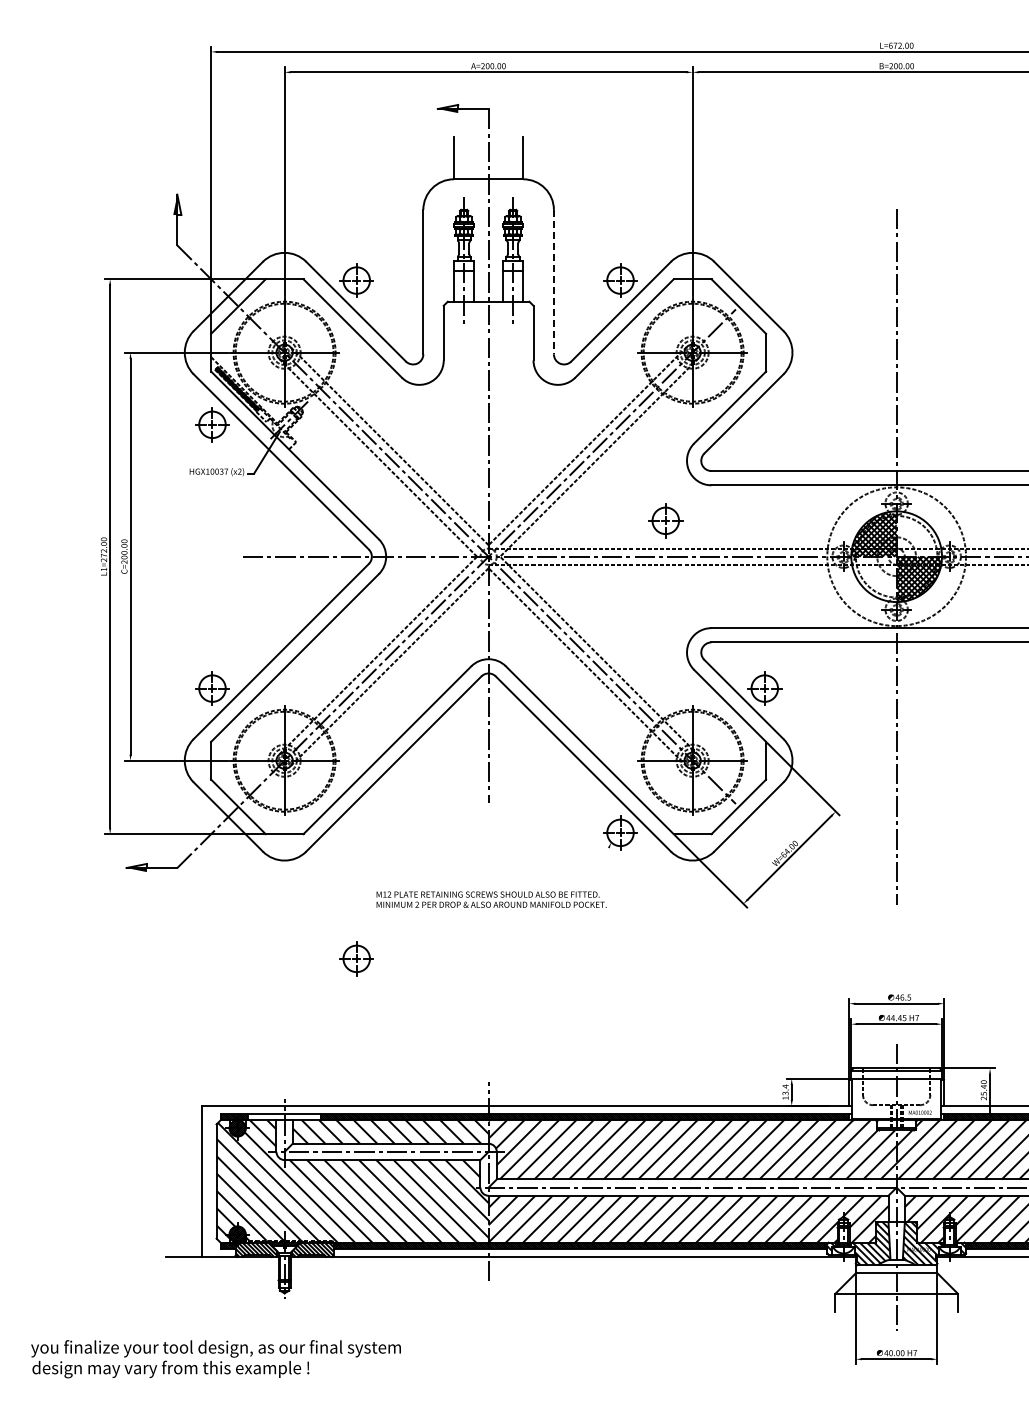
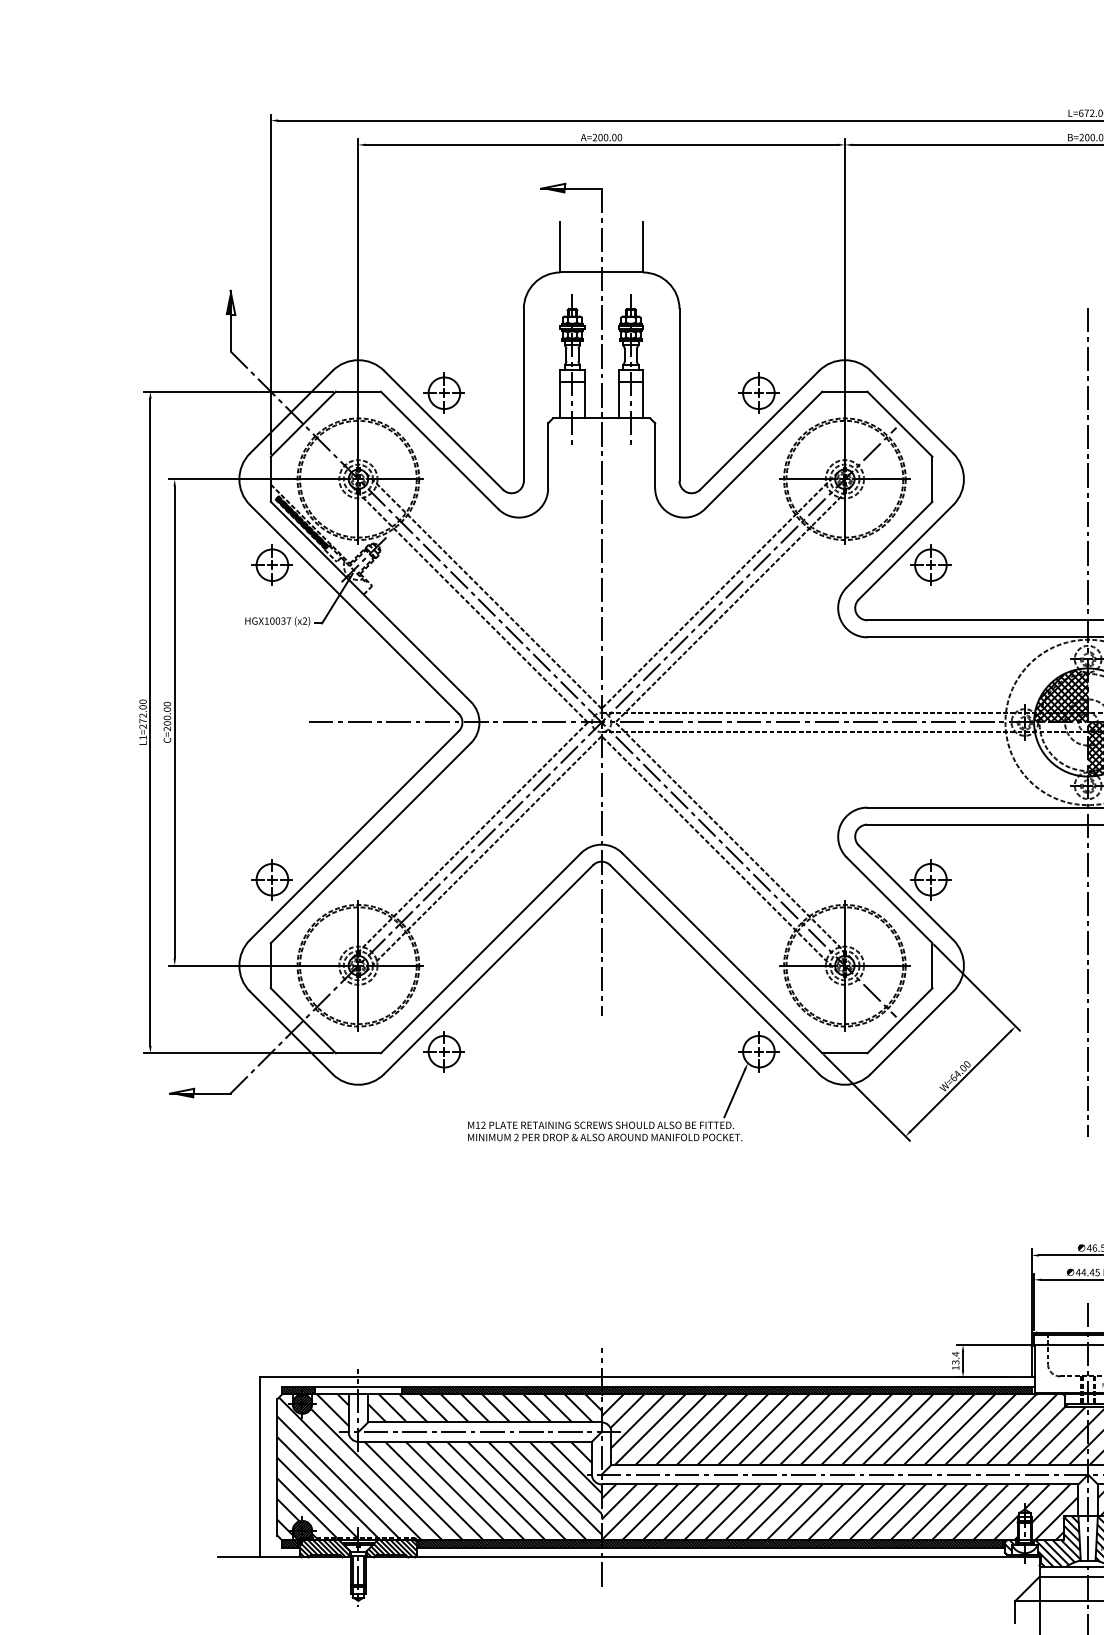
line: (553, 282) -> (679, 395), dashed -> solid
part: (665, 520) -> (930, 564), moved
line: (599, 867) -> (733, 1093), added
part: (356, 958) -> (444, 1051), moved

